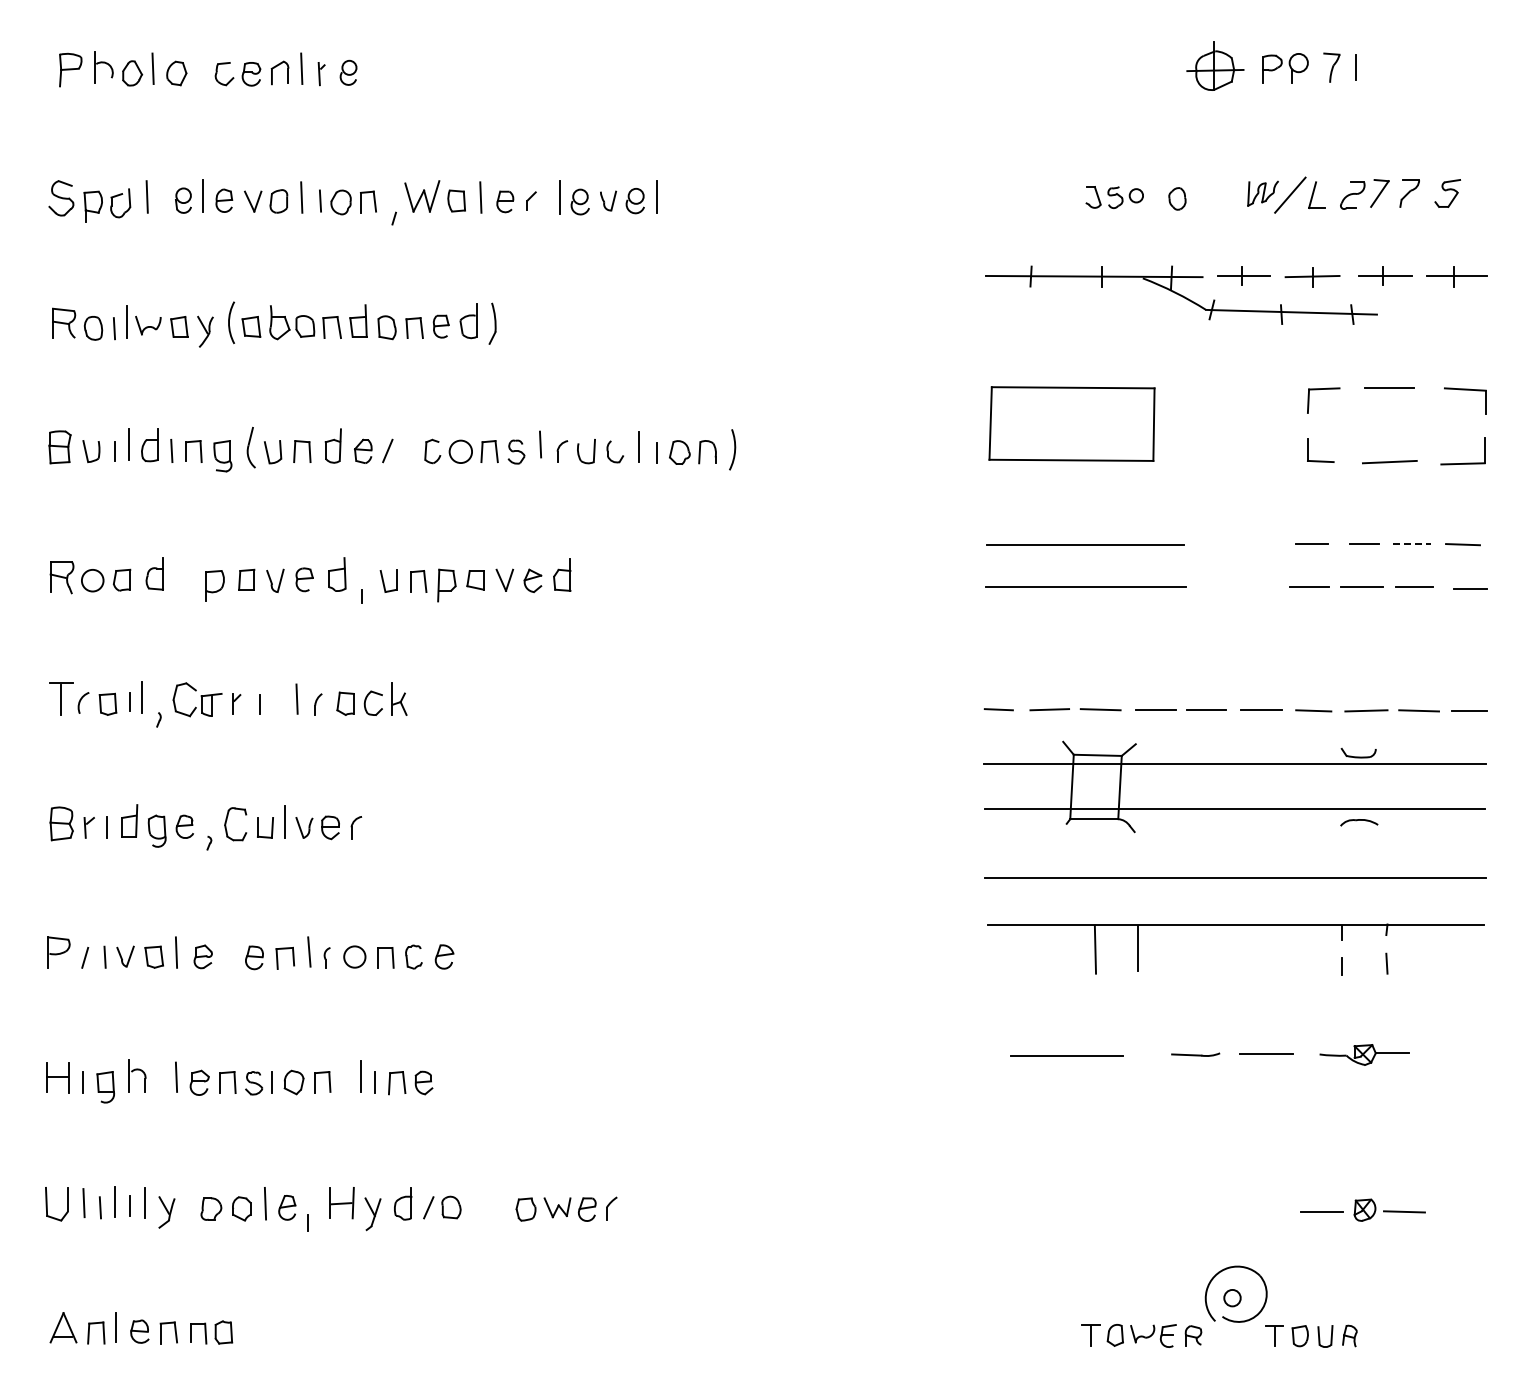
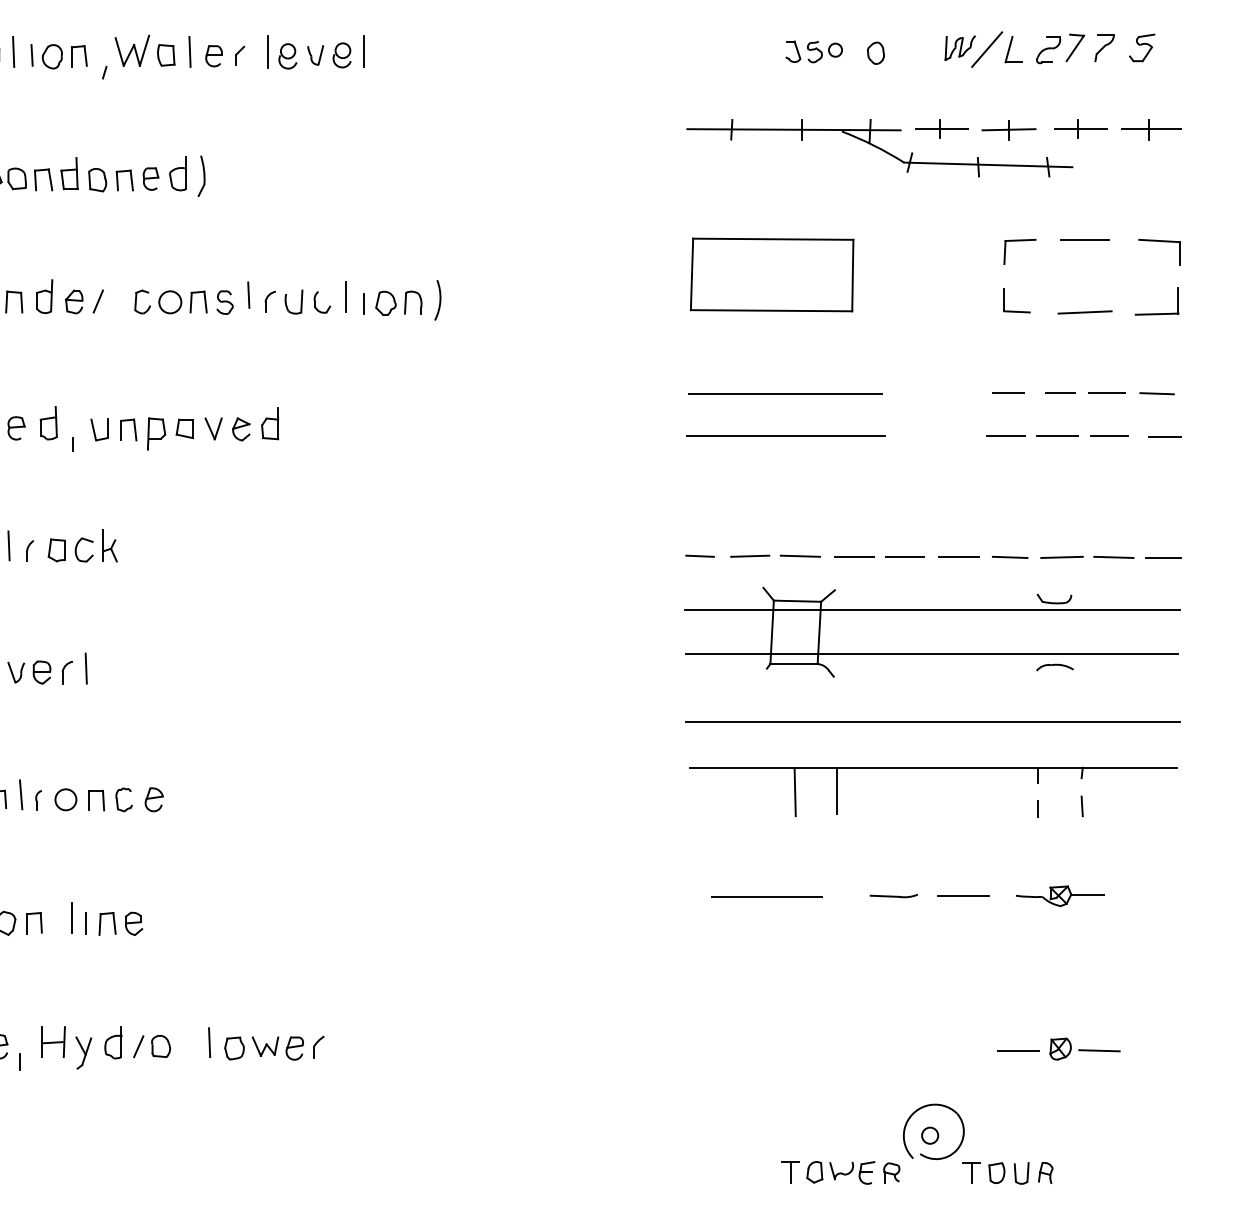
line: (1412, 544) -> (1107, 393), dashed -> solid
line: (375, 823) -> (86, 668), added
line: (500, 1203) -> (209, 1042), added

